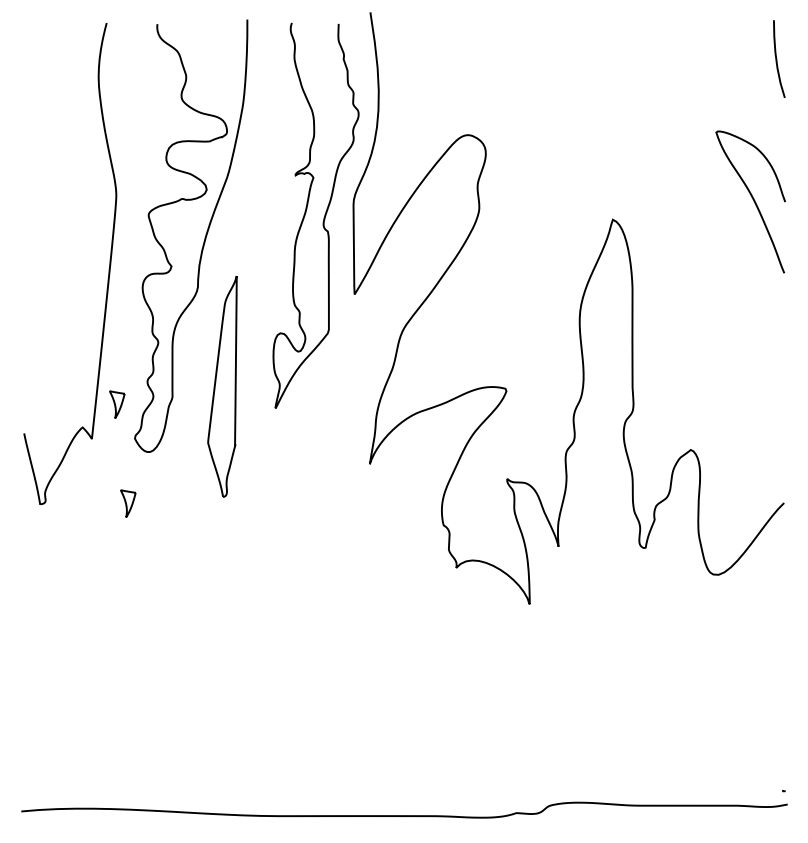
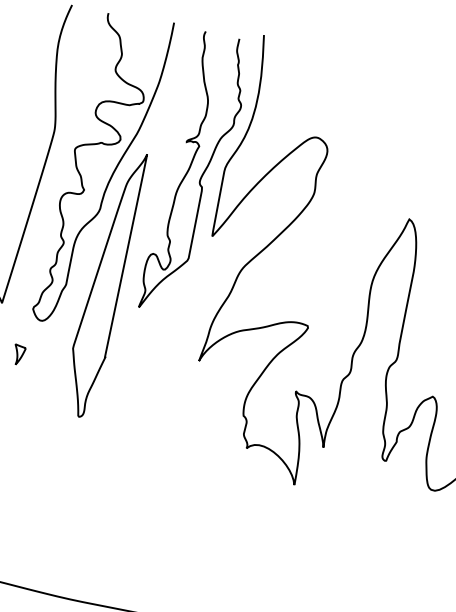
part: (222, 386) -> (103, 283), size x1.67
part: (117, 404) -> (25, 281), removed

